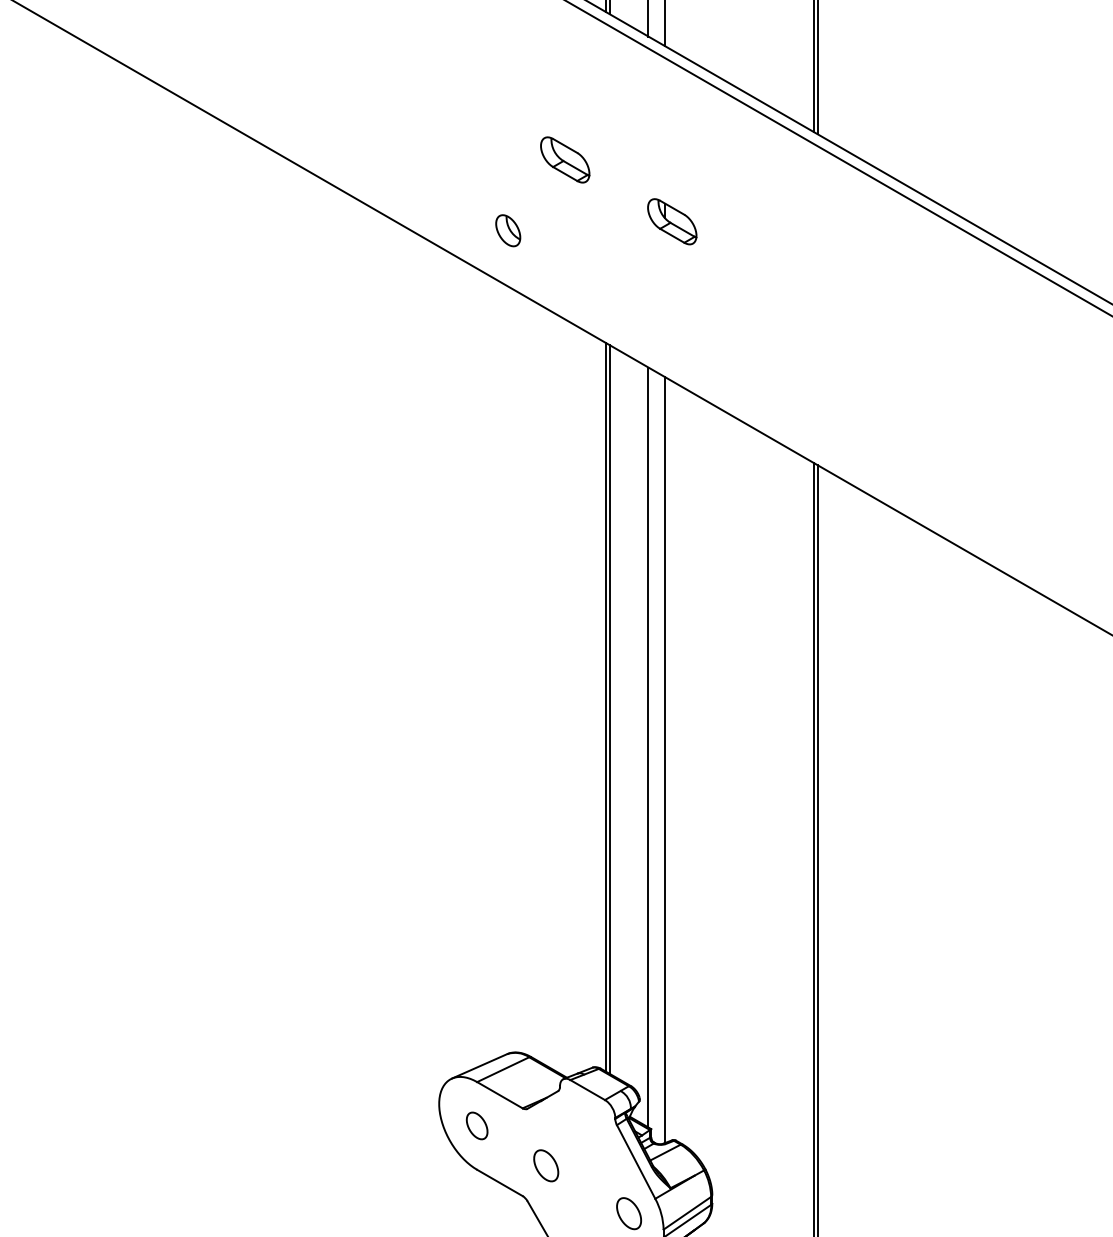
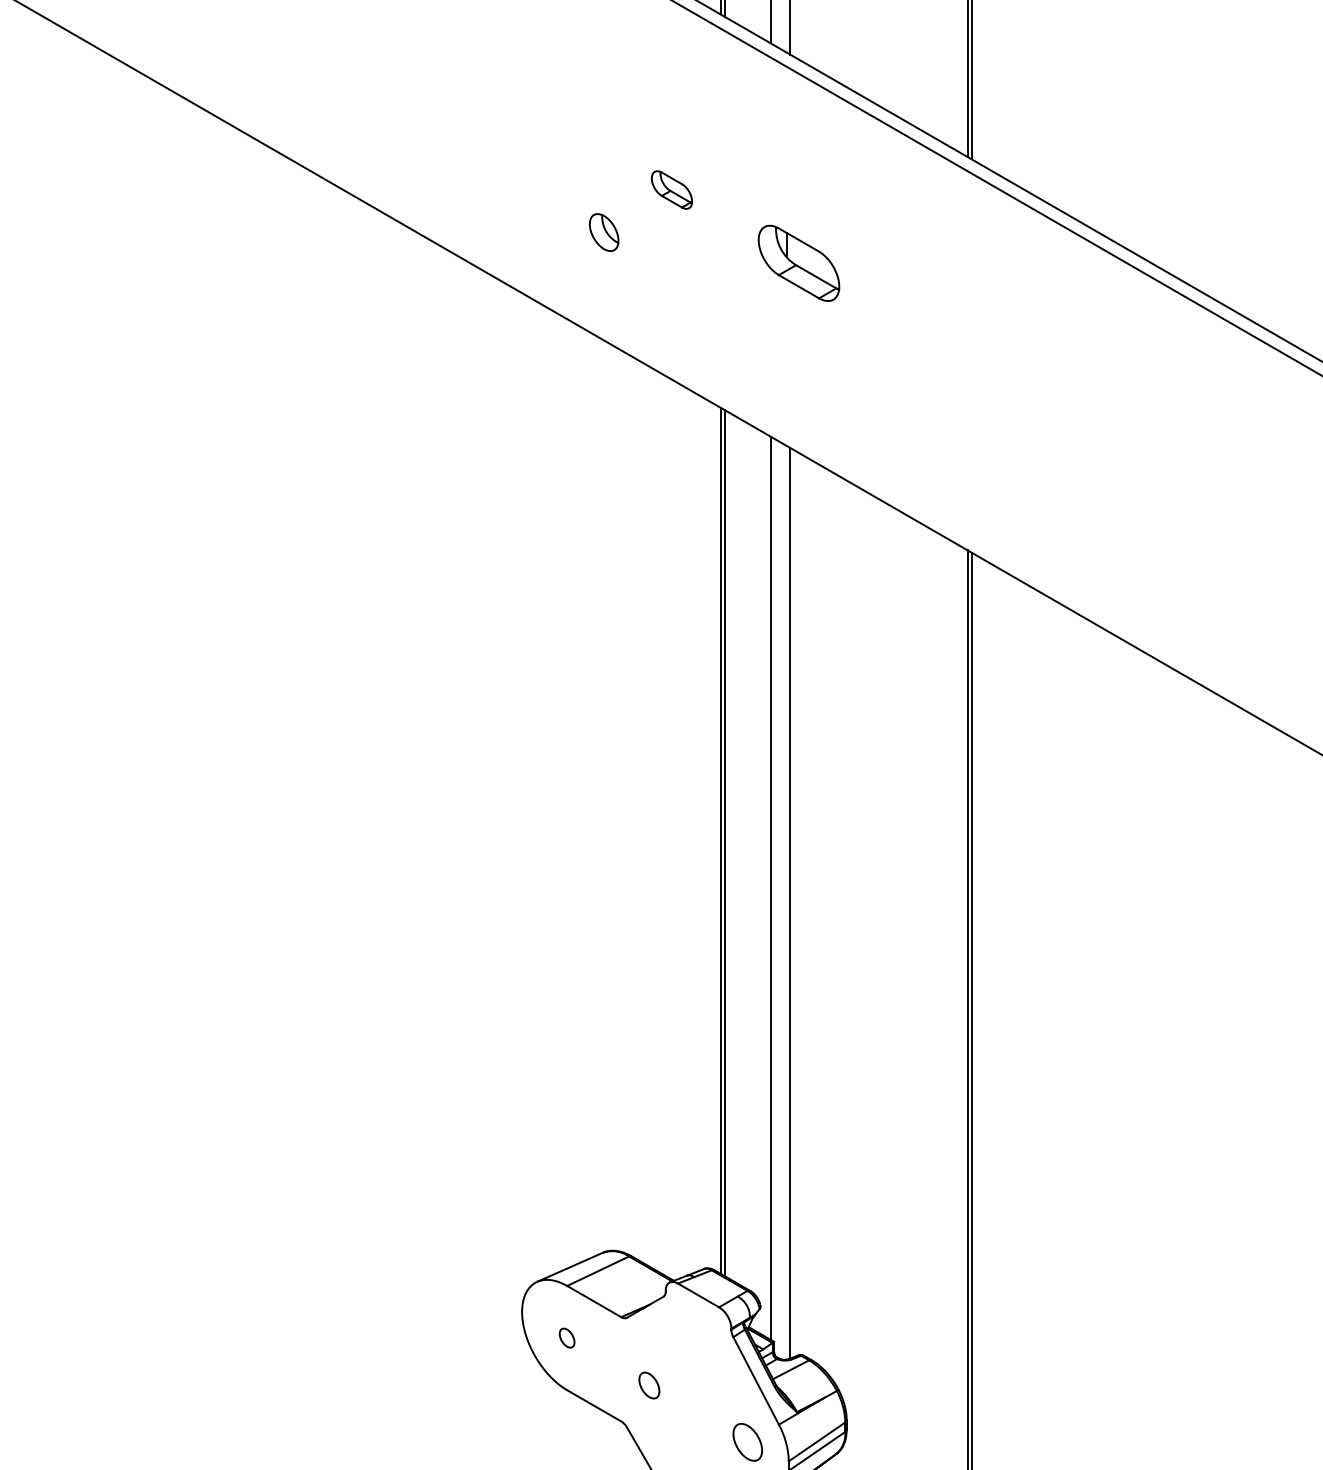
part: (565, 159) -> (672, 189), size x0.7
part: (672, 221) -> (799, 263), size x1.4
part: (508, 230) -> (604, 232), moved
part: (476, 1125) -> (566, 1337), size x0.6
part: (546, 1165) -> (649, 1385), size x0.7

